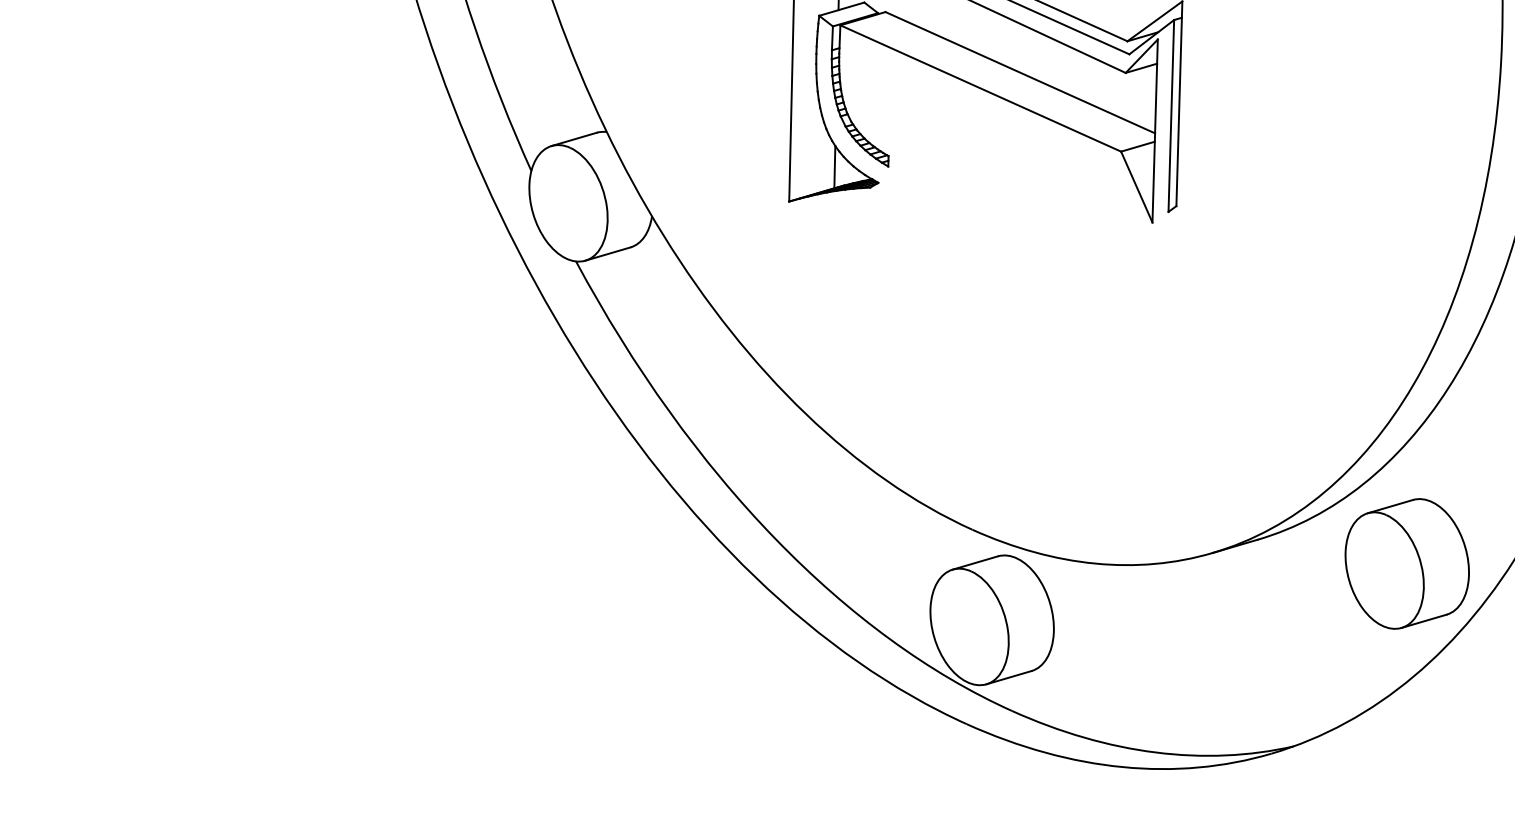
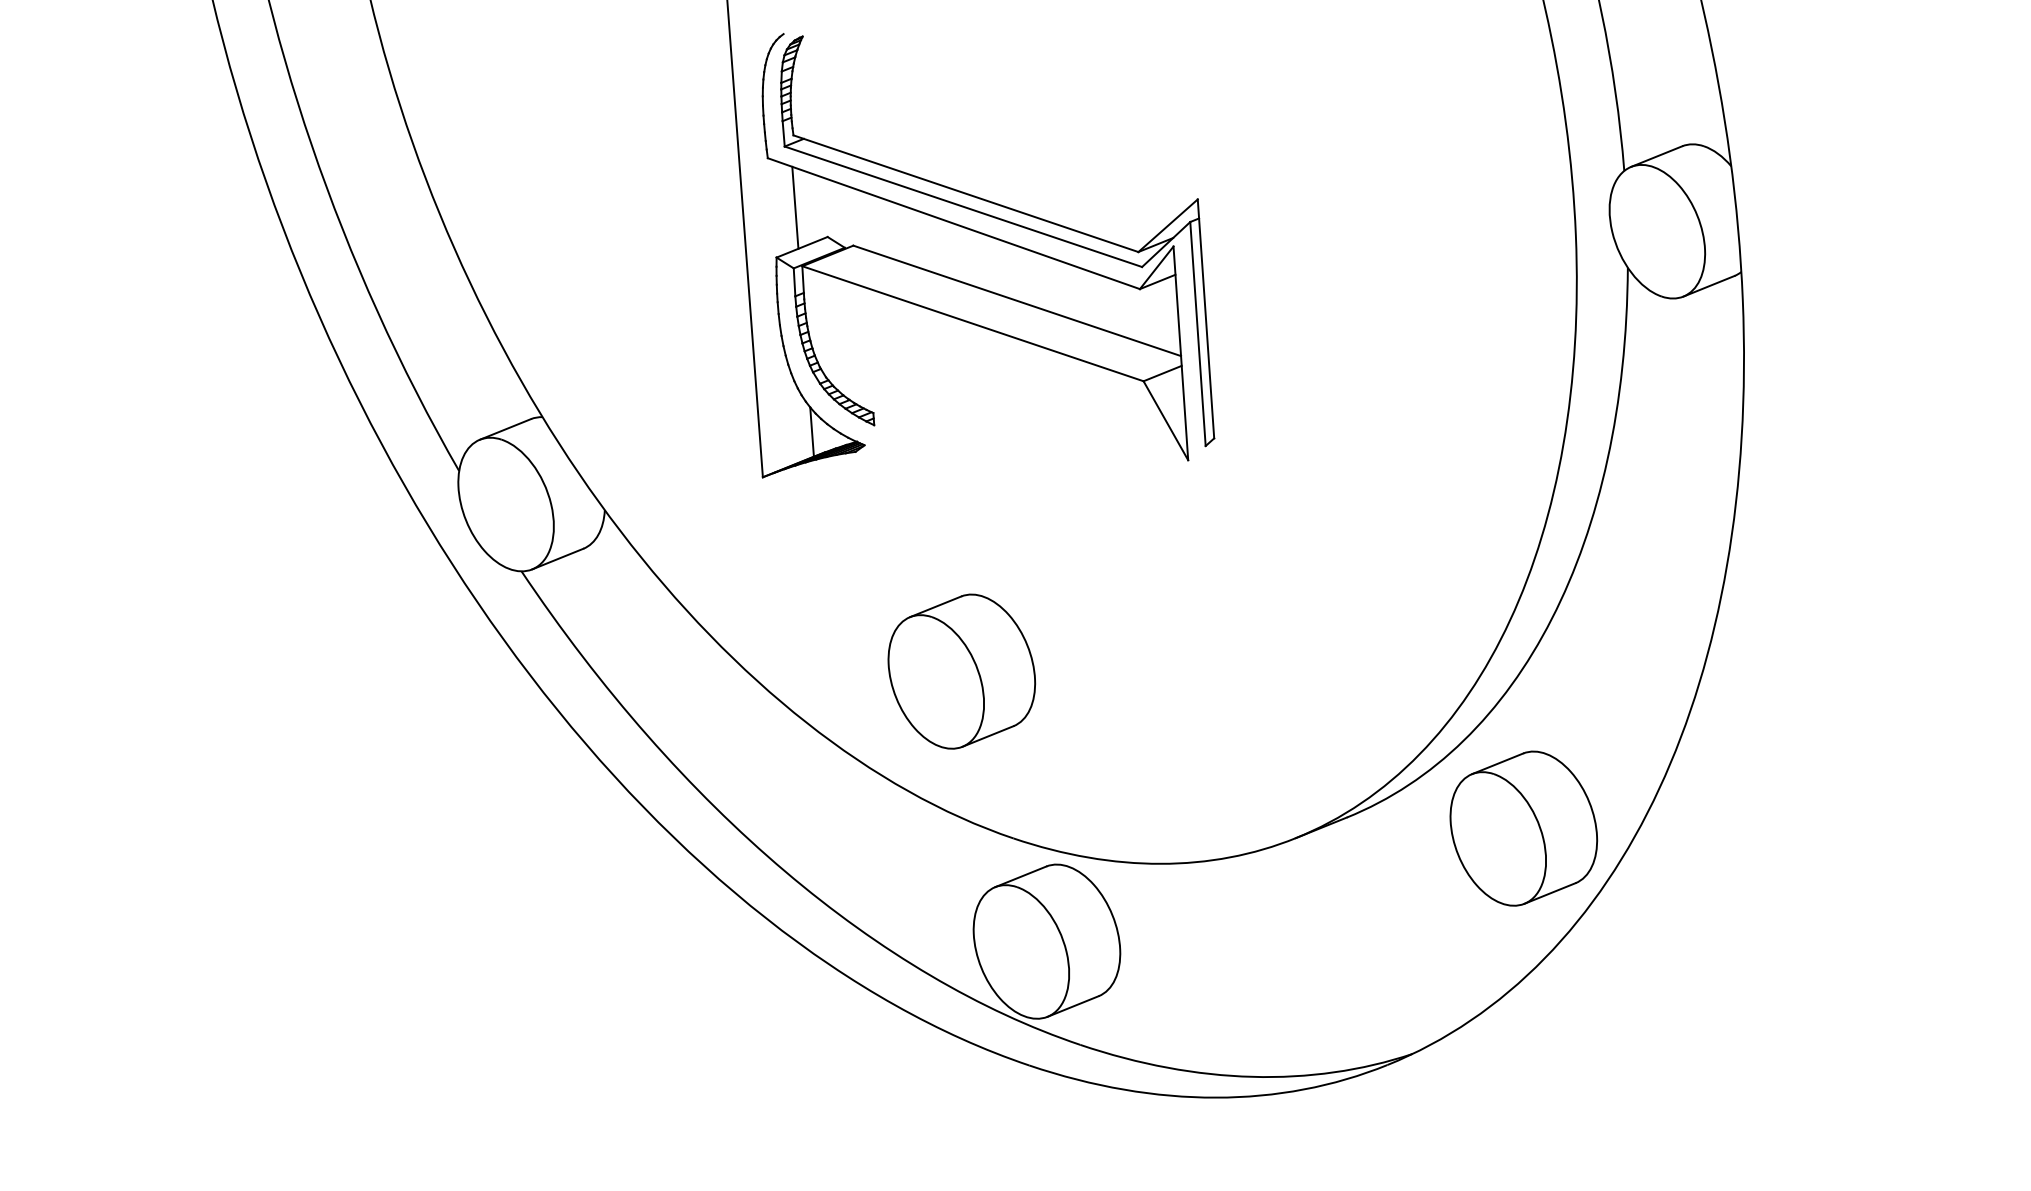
part: (941, 383) -> (961, 671), added

